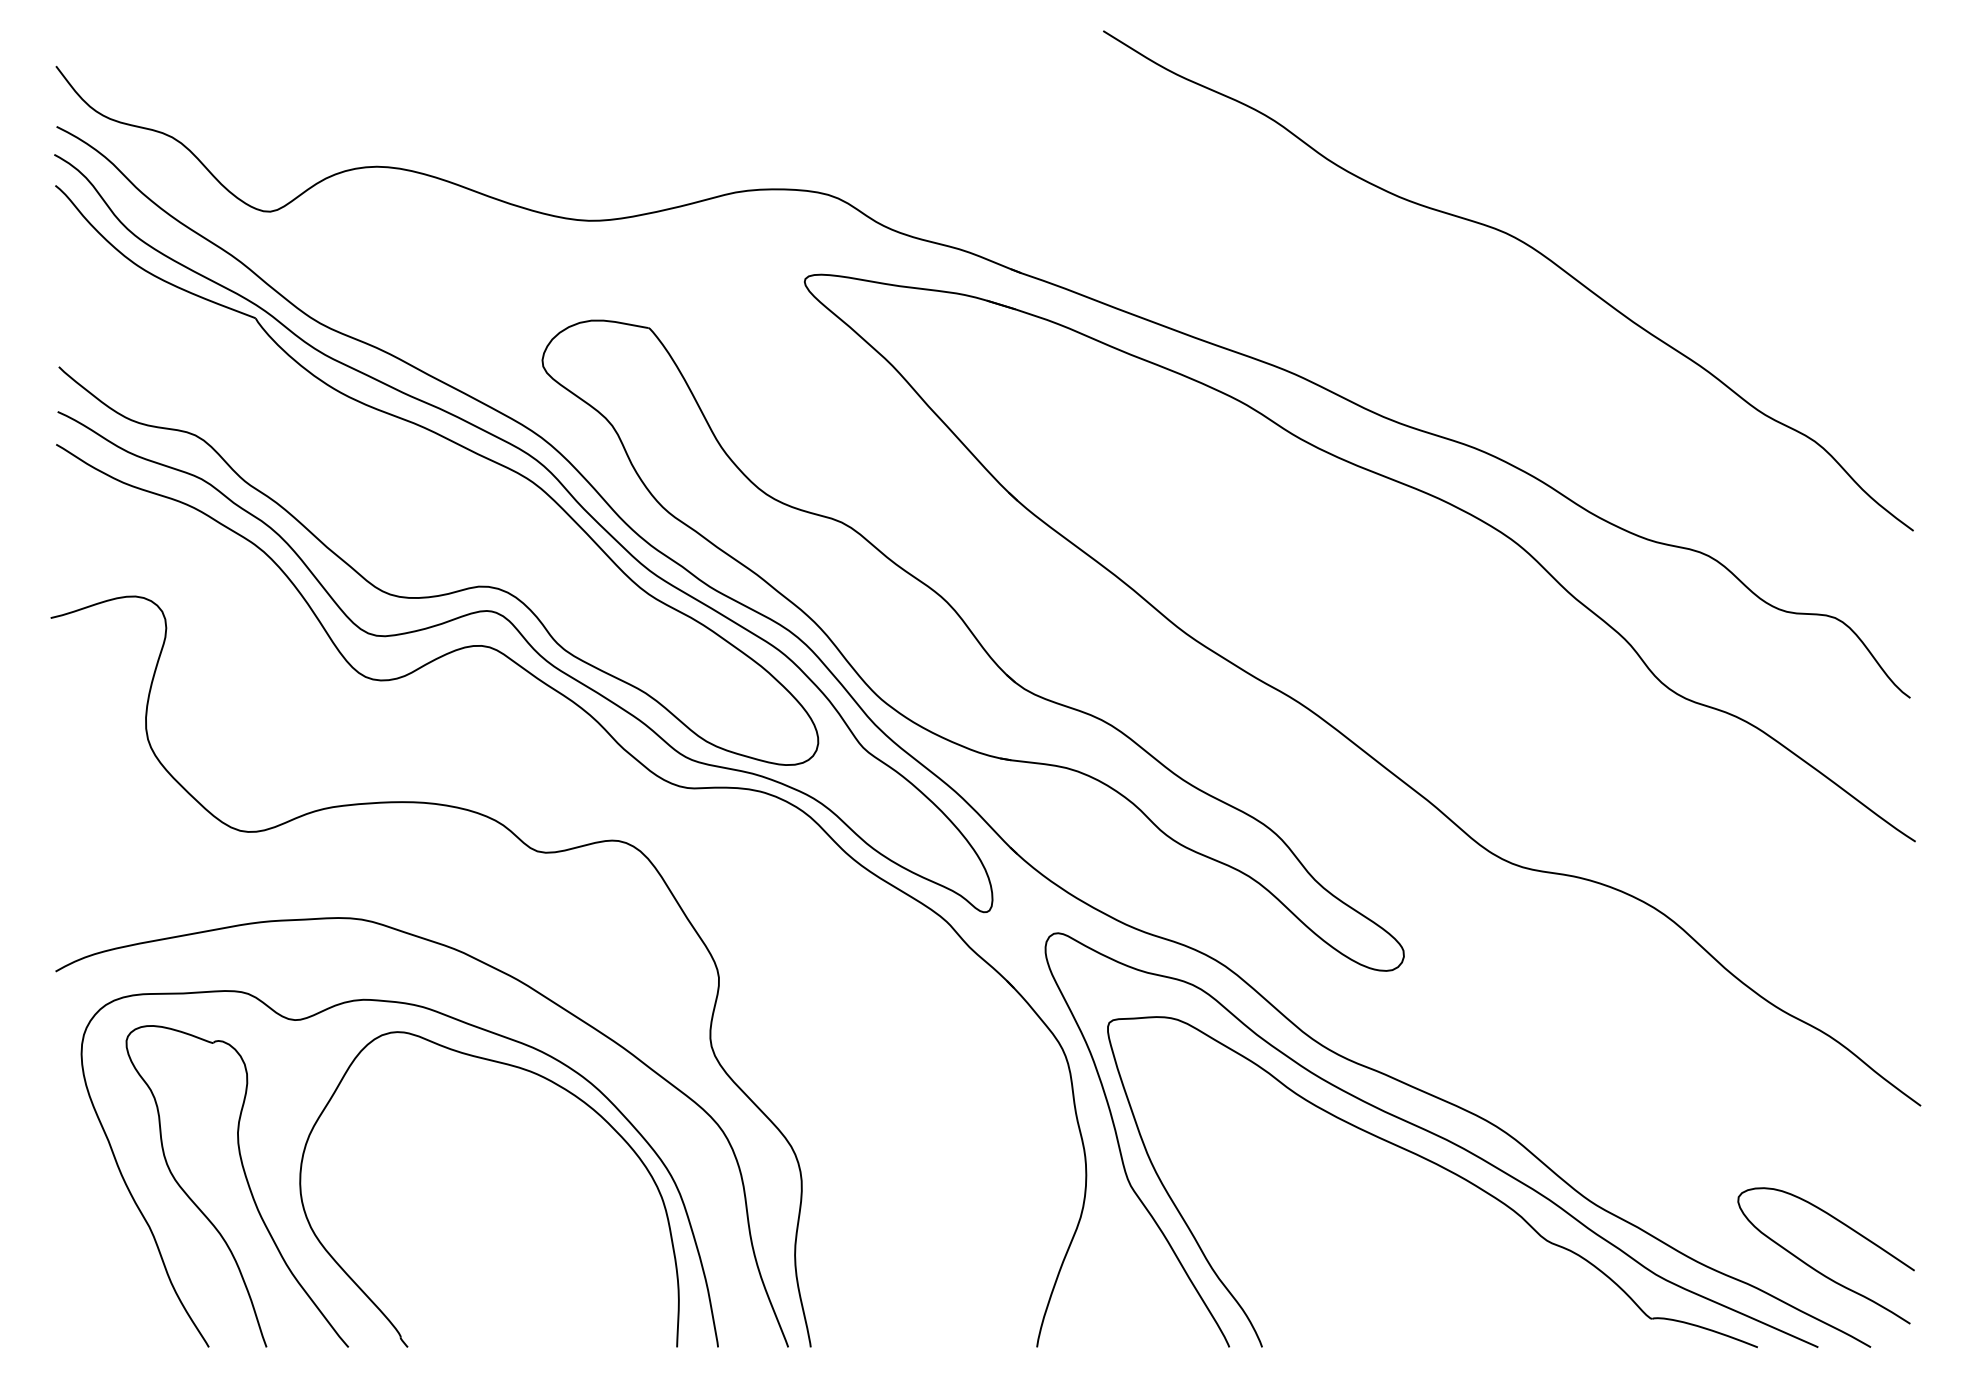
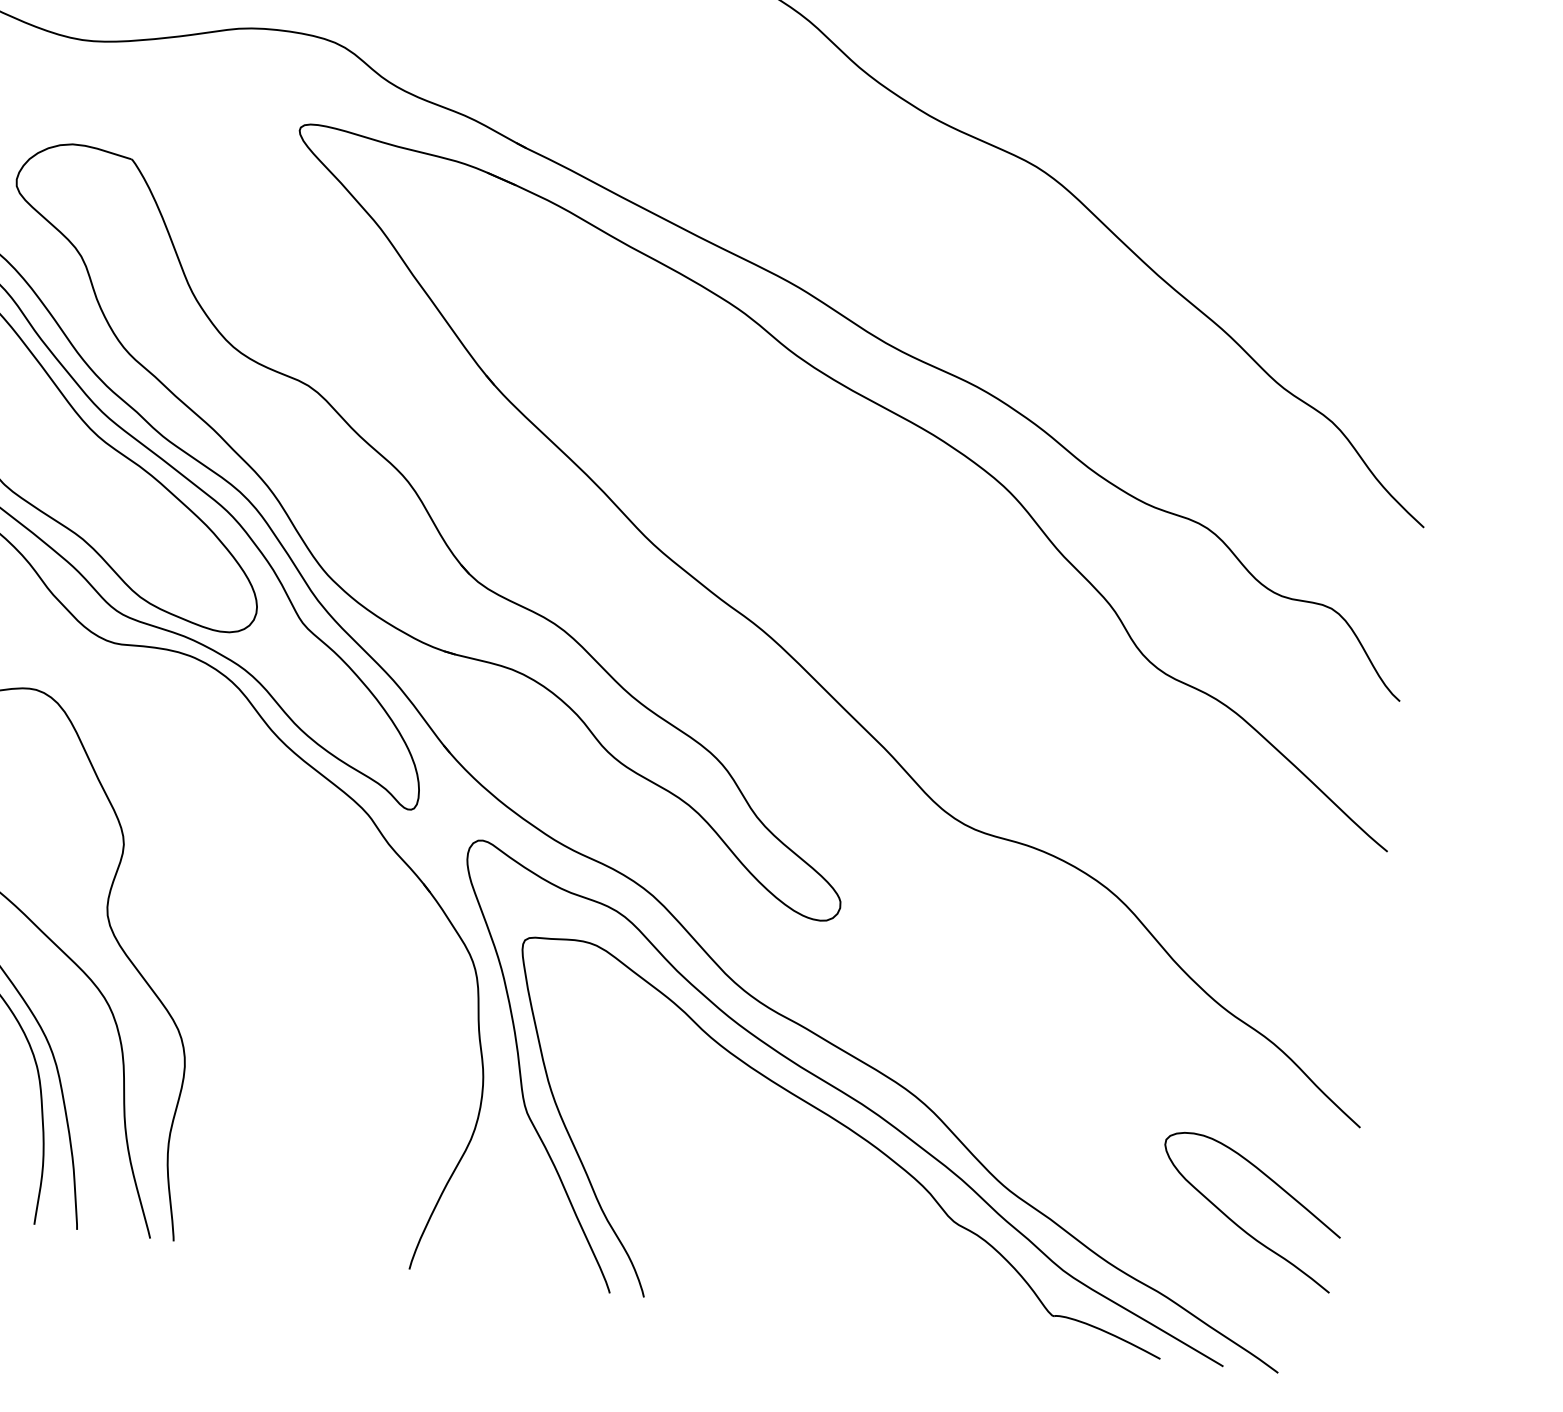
curve: (1818, 1270) -> (1240, 1226), moved

